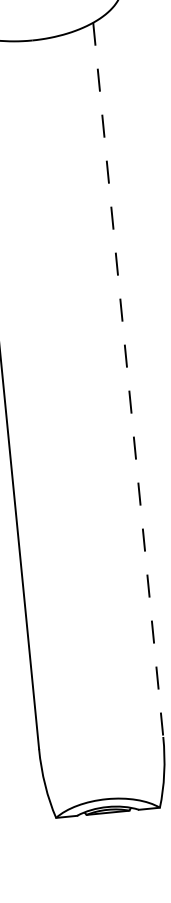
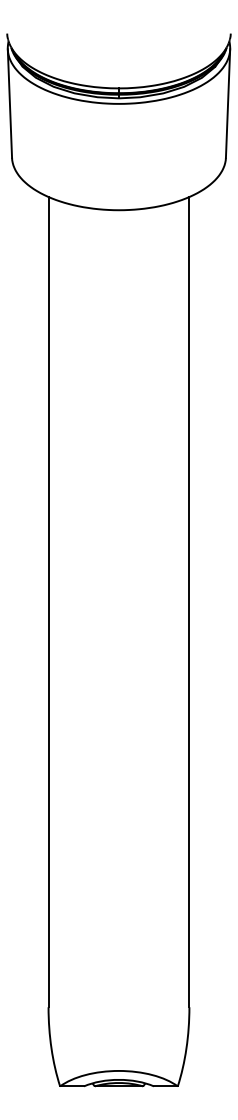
line: (128, 380) -> (189, 602), dashed -> solid

